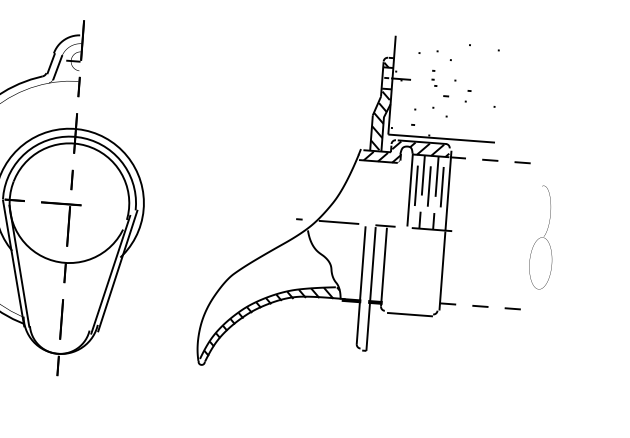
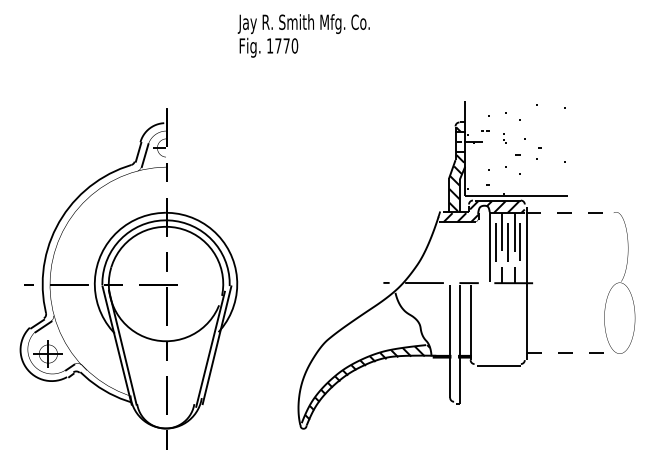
part: (414, 68) -> (485, 130), added
part: (433, 78) -> (504, 138), size x0.62
part: (542, 237) -> (619, 282), size x1.43

